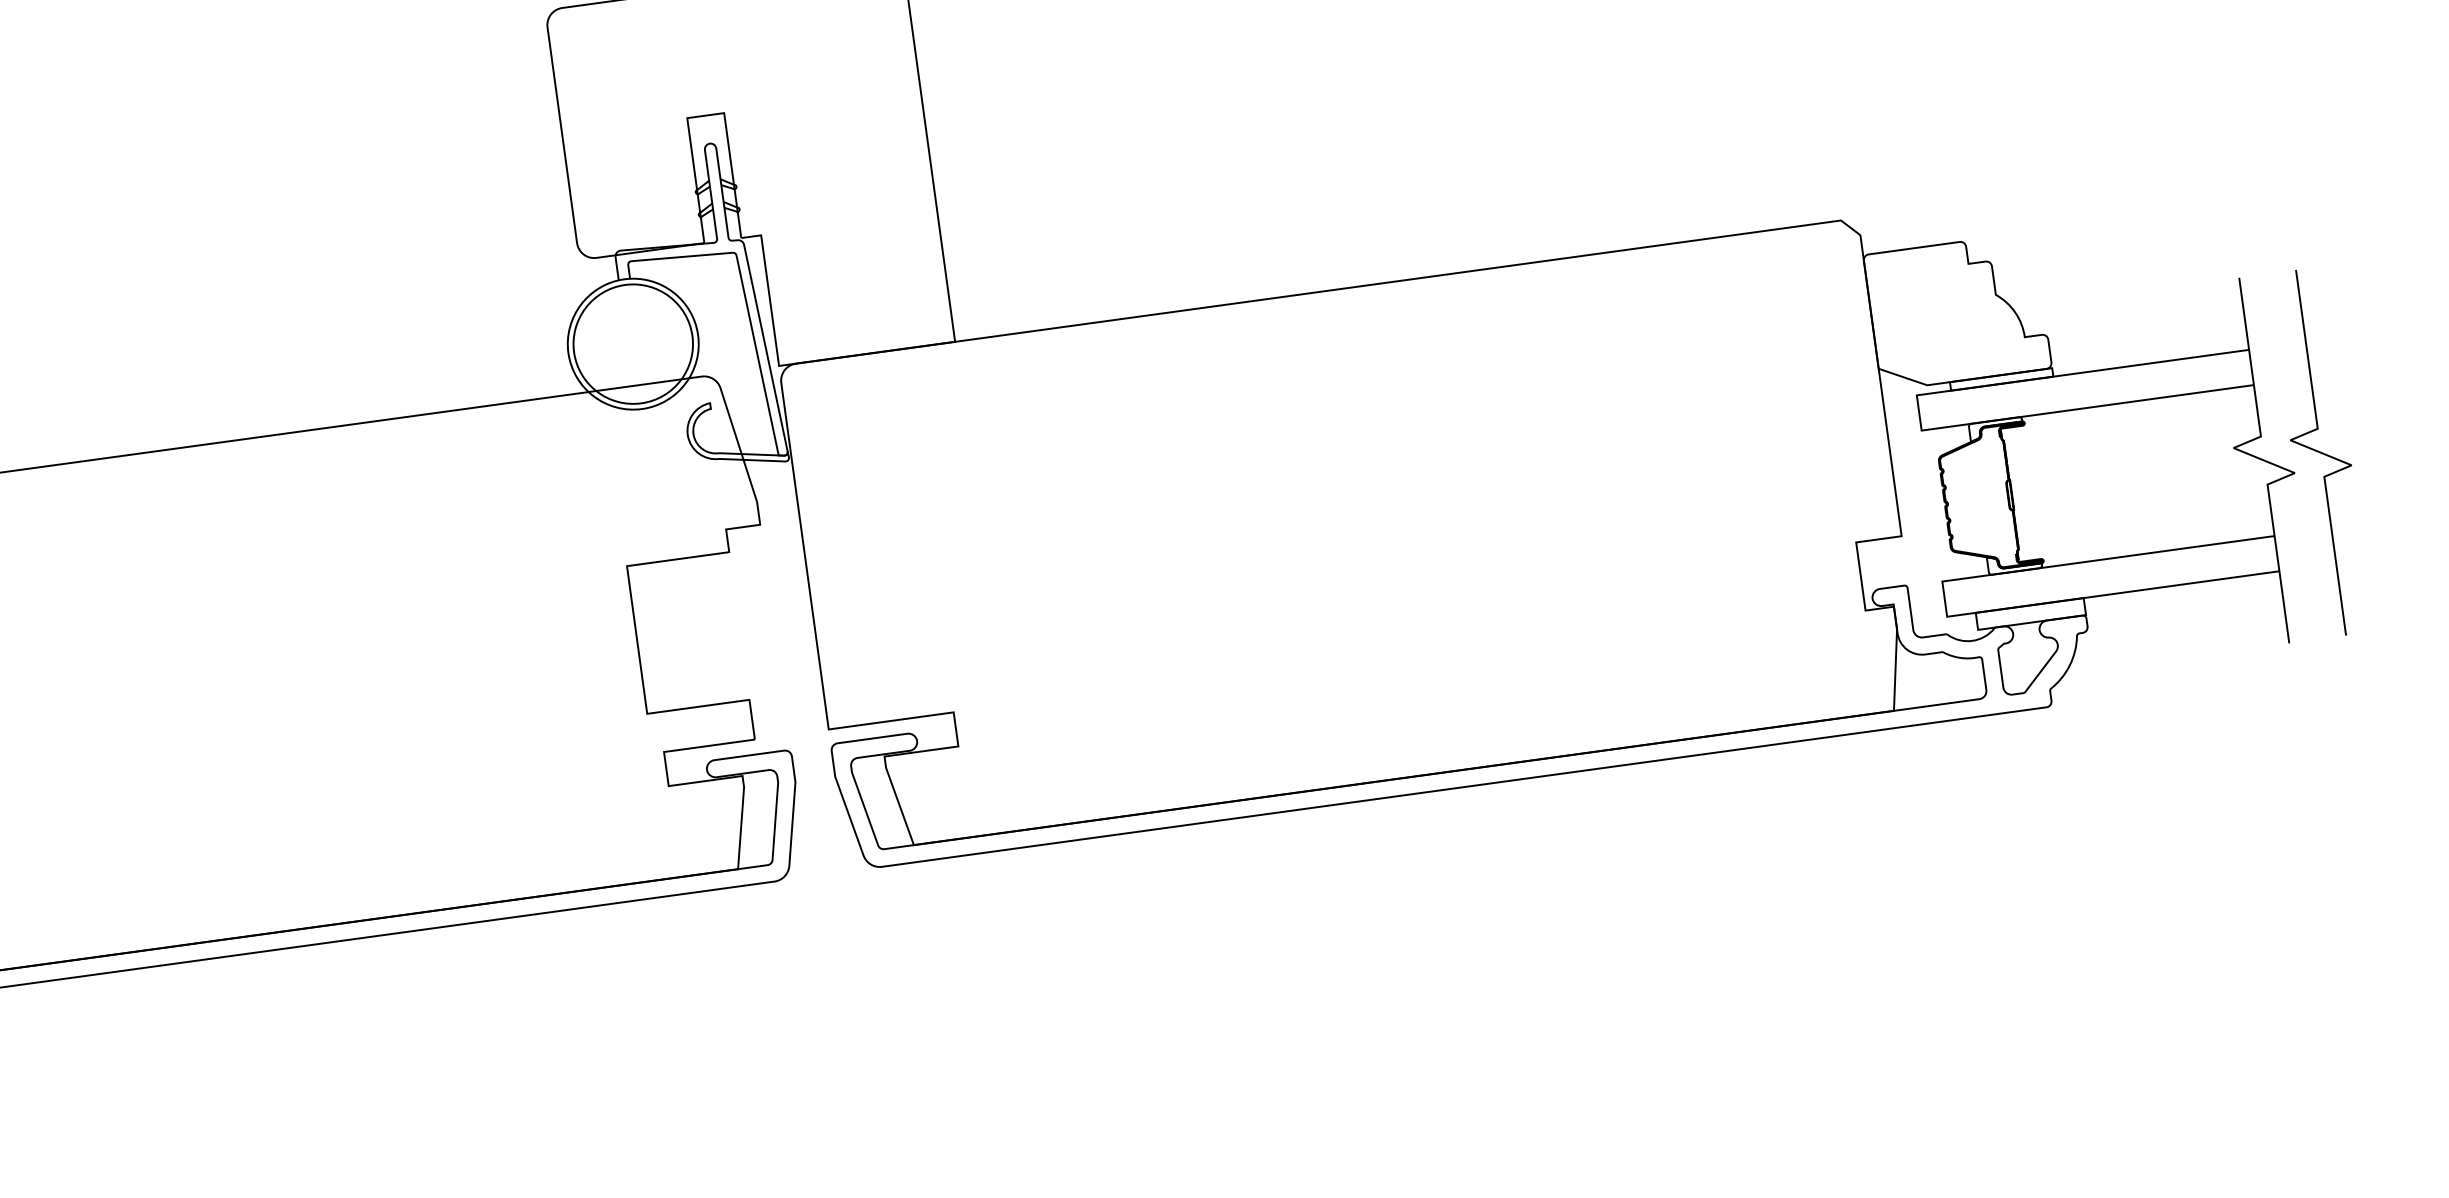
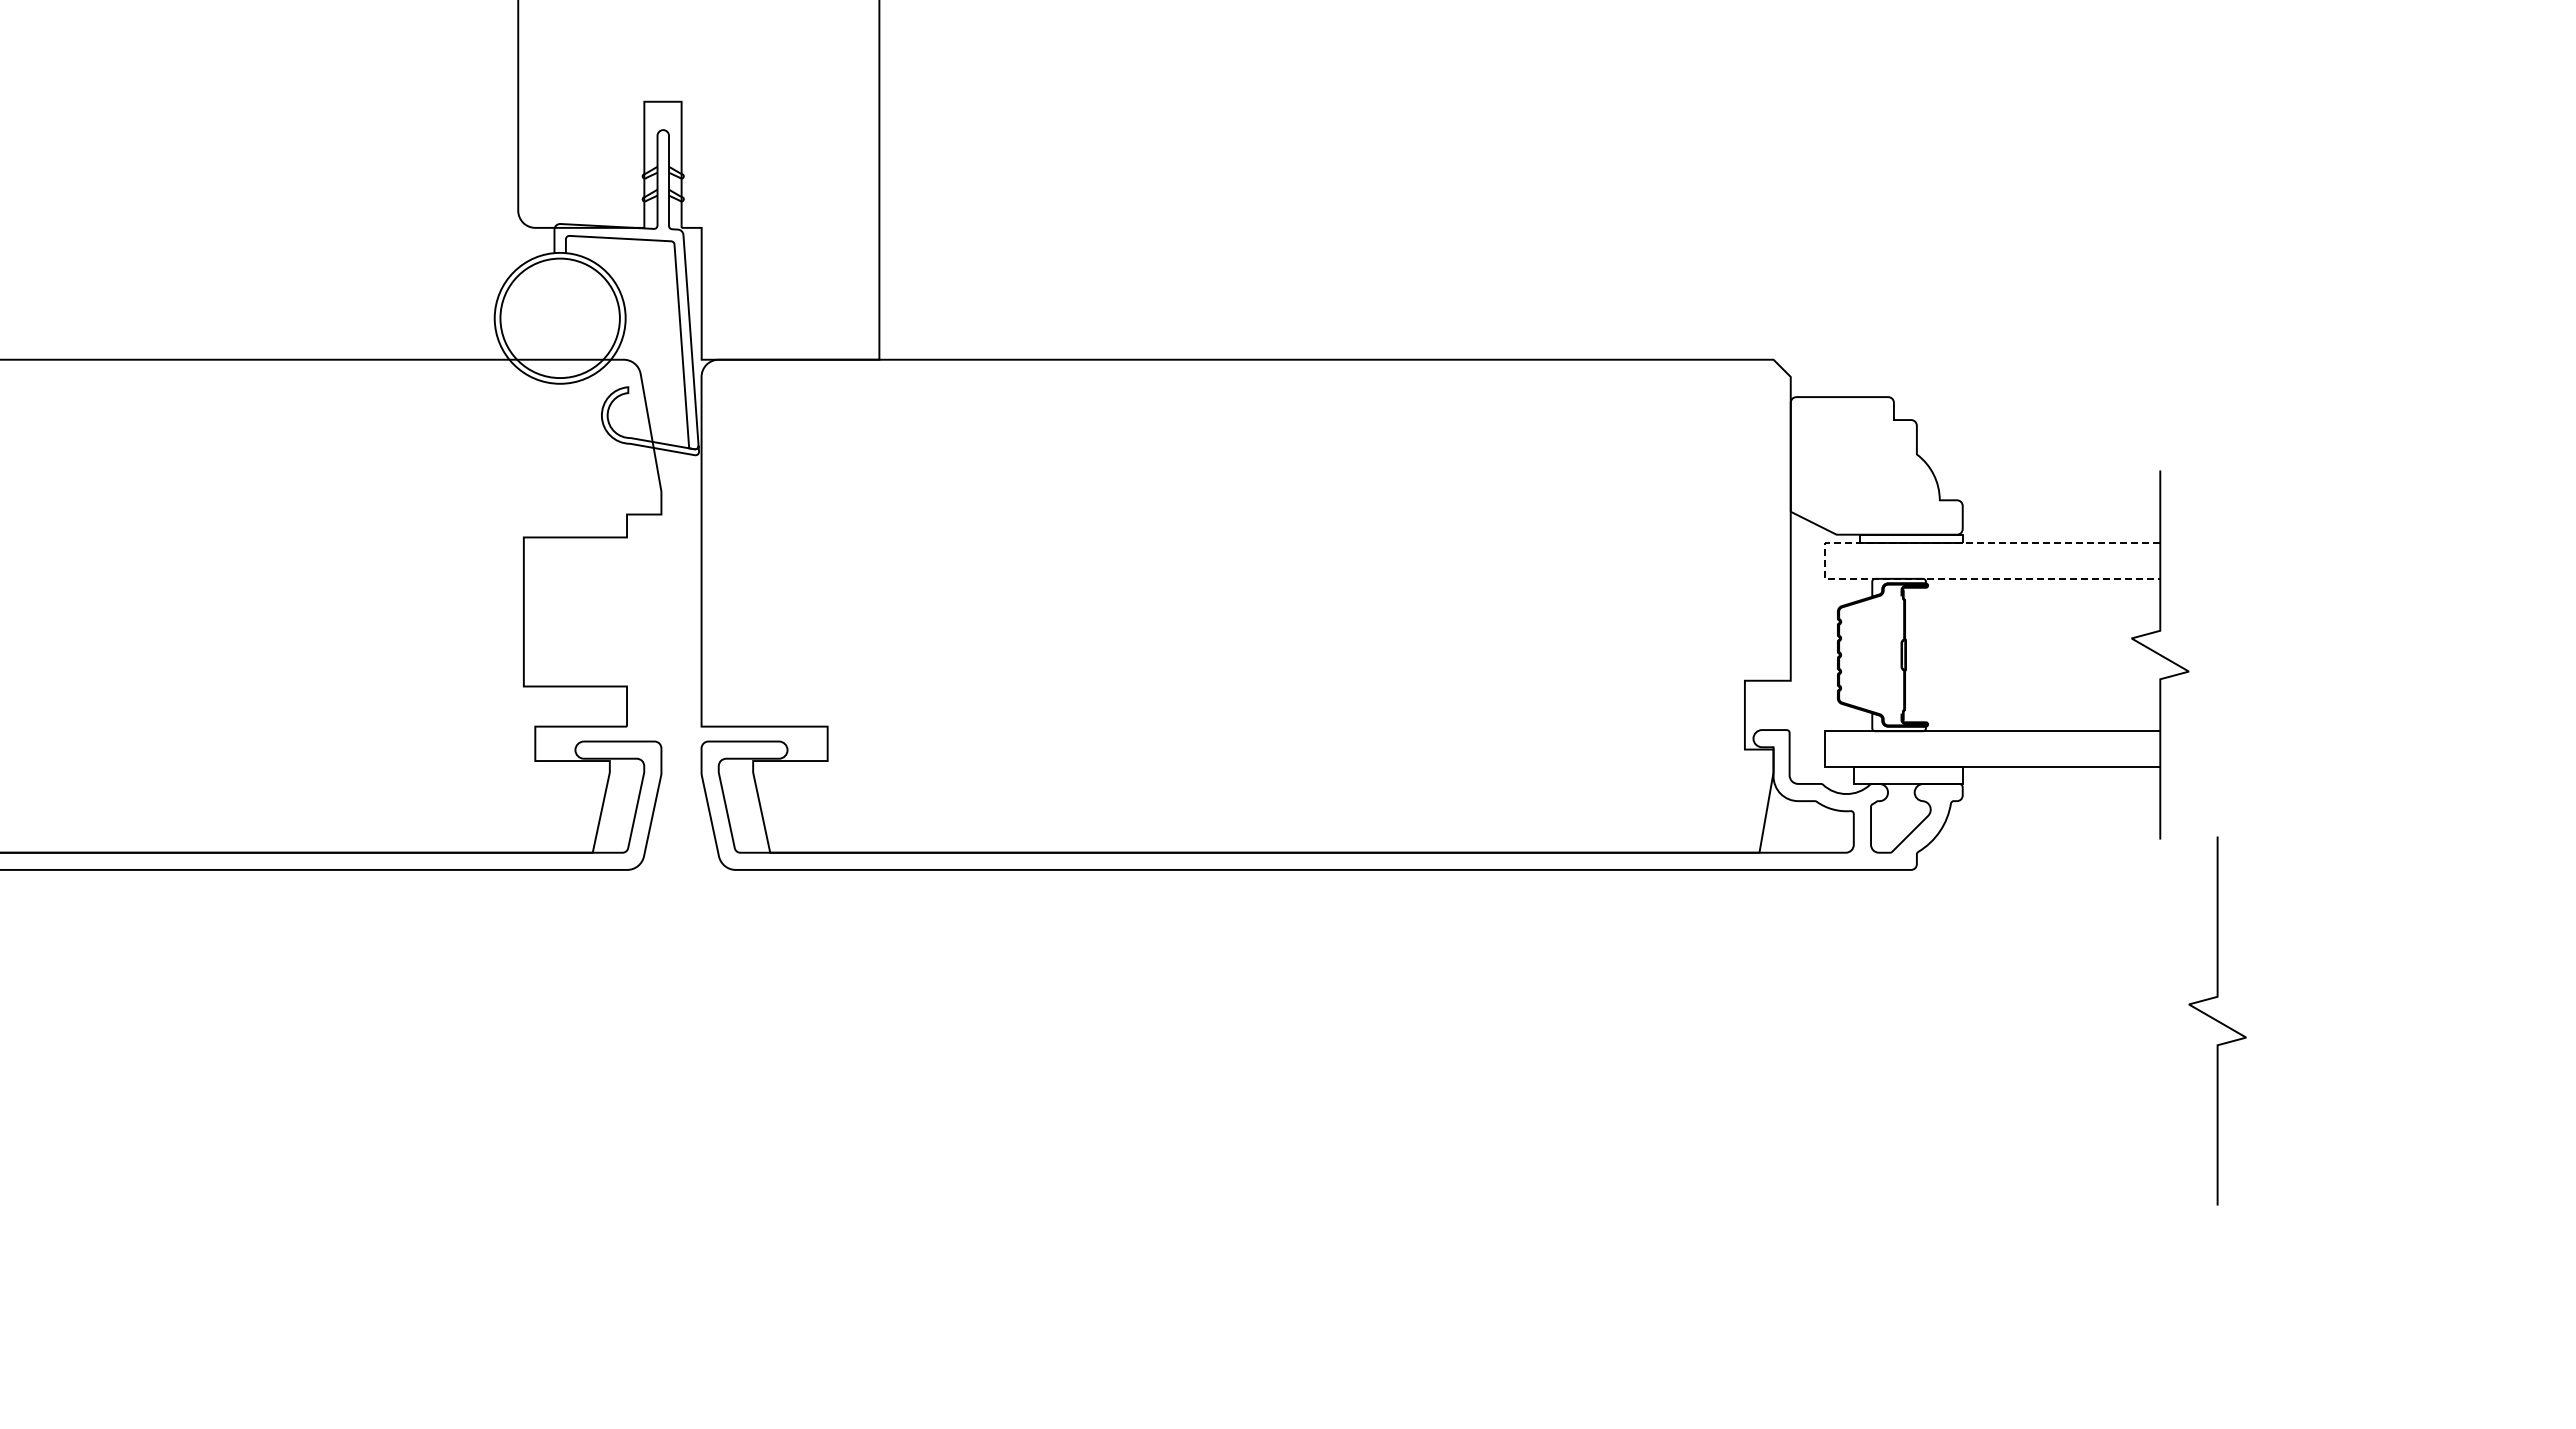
line: (1918, 413) -> (1824, 561), solid -> dashed
curve: (2320, 452) -> (2217, 1020), moved

